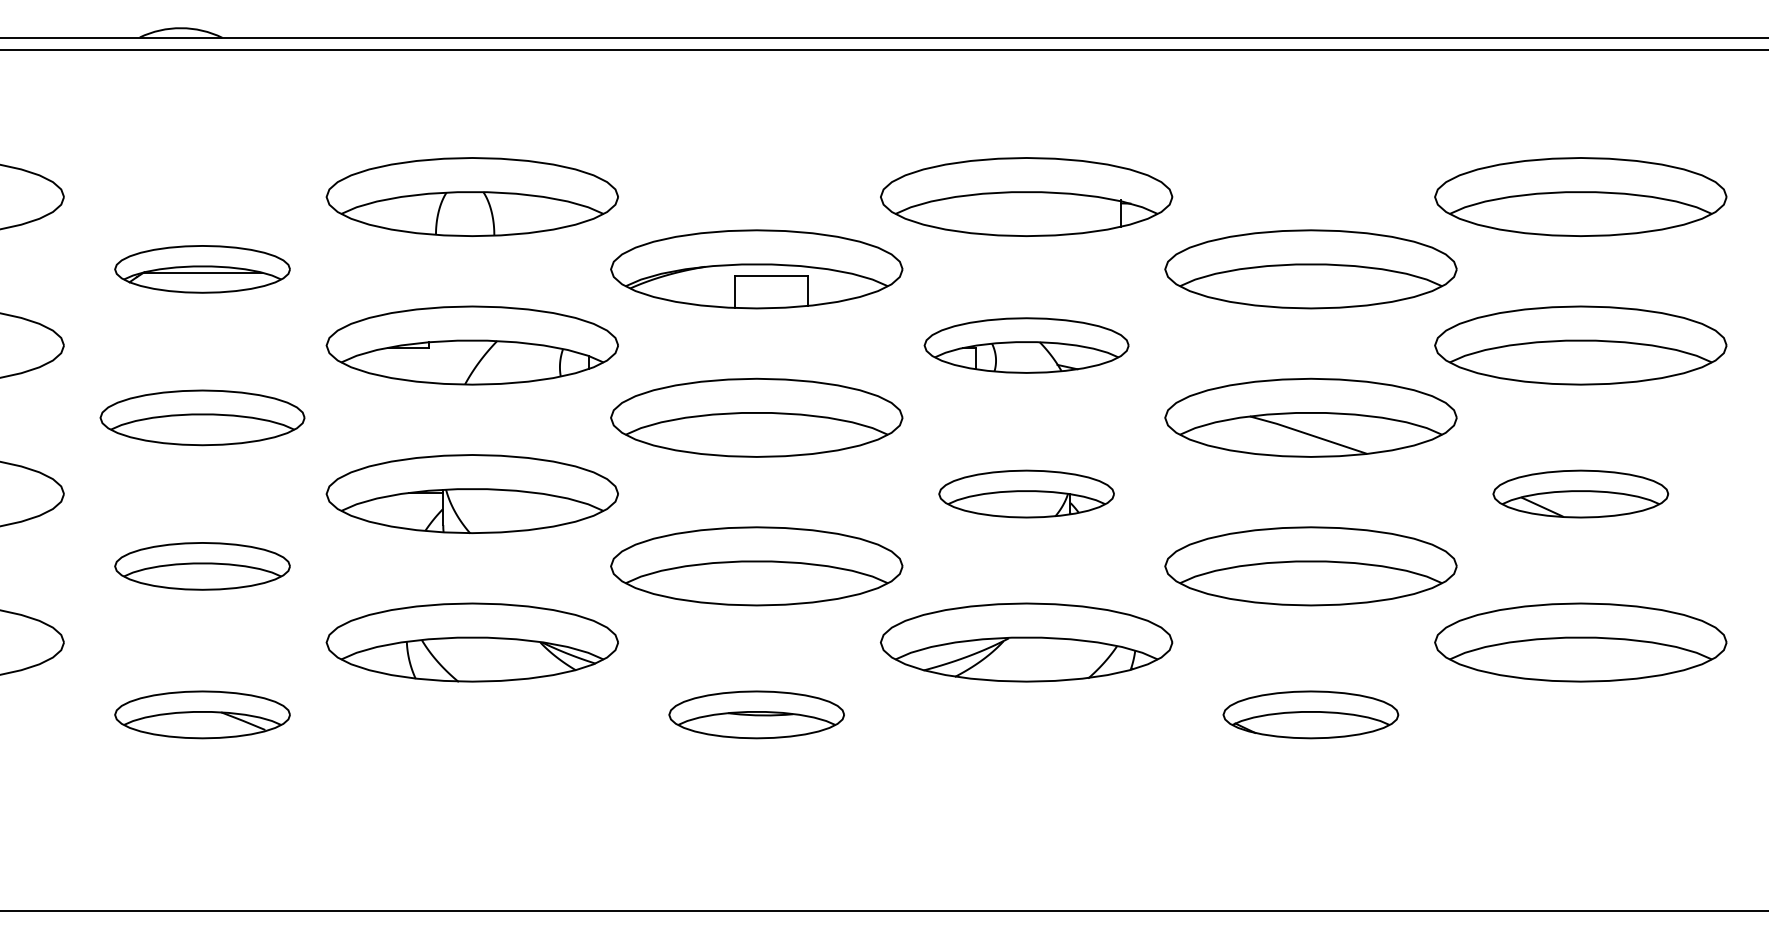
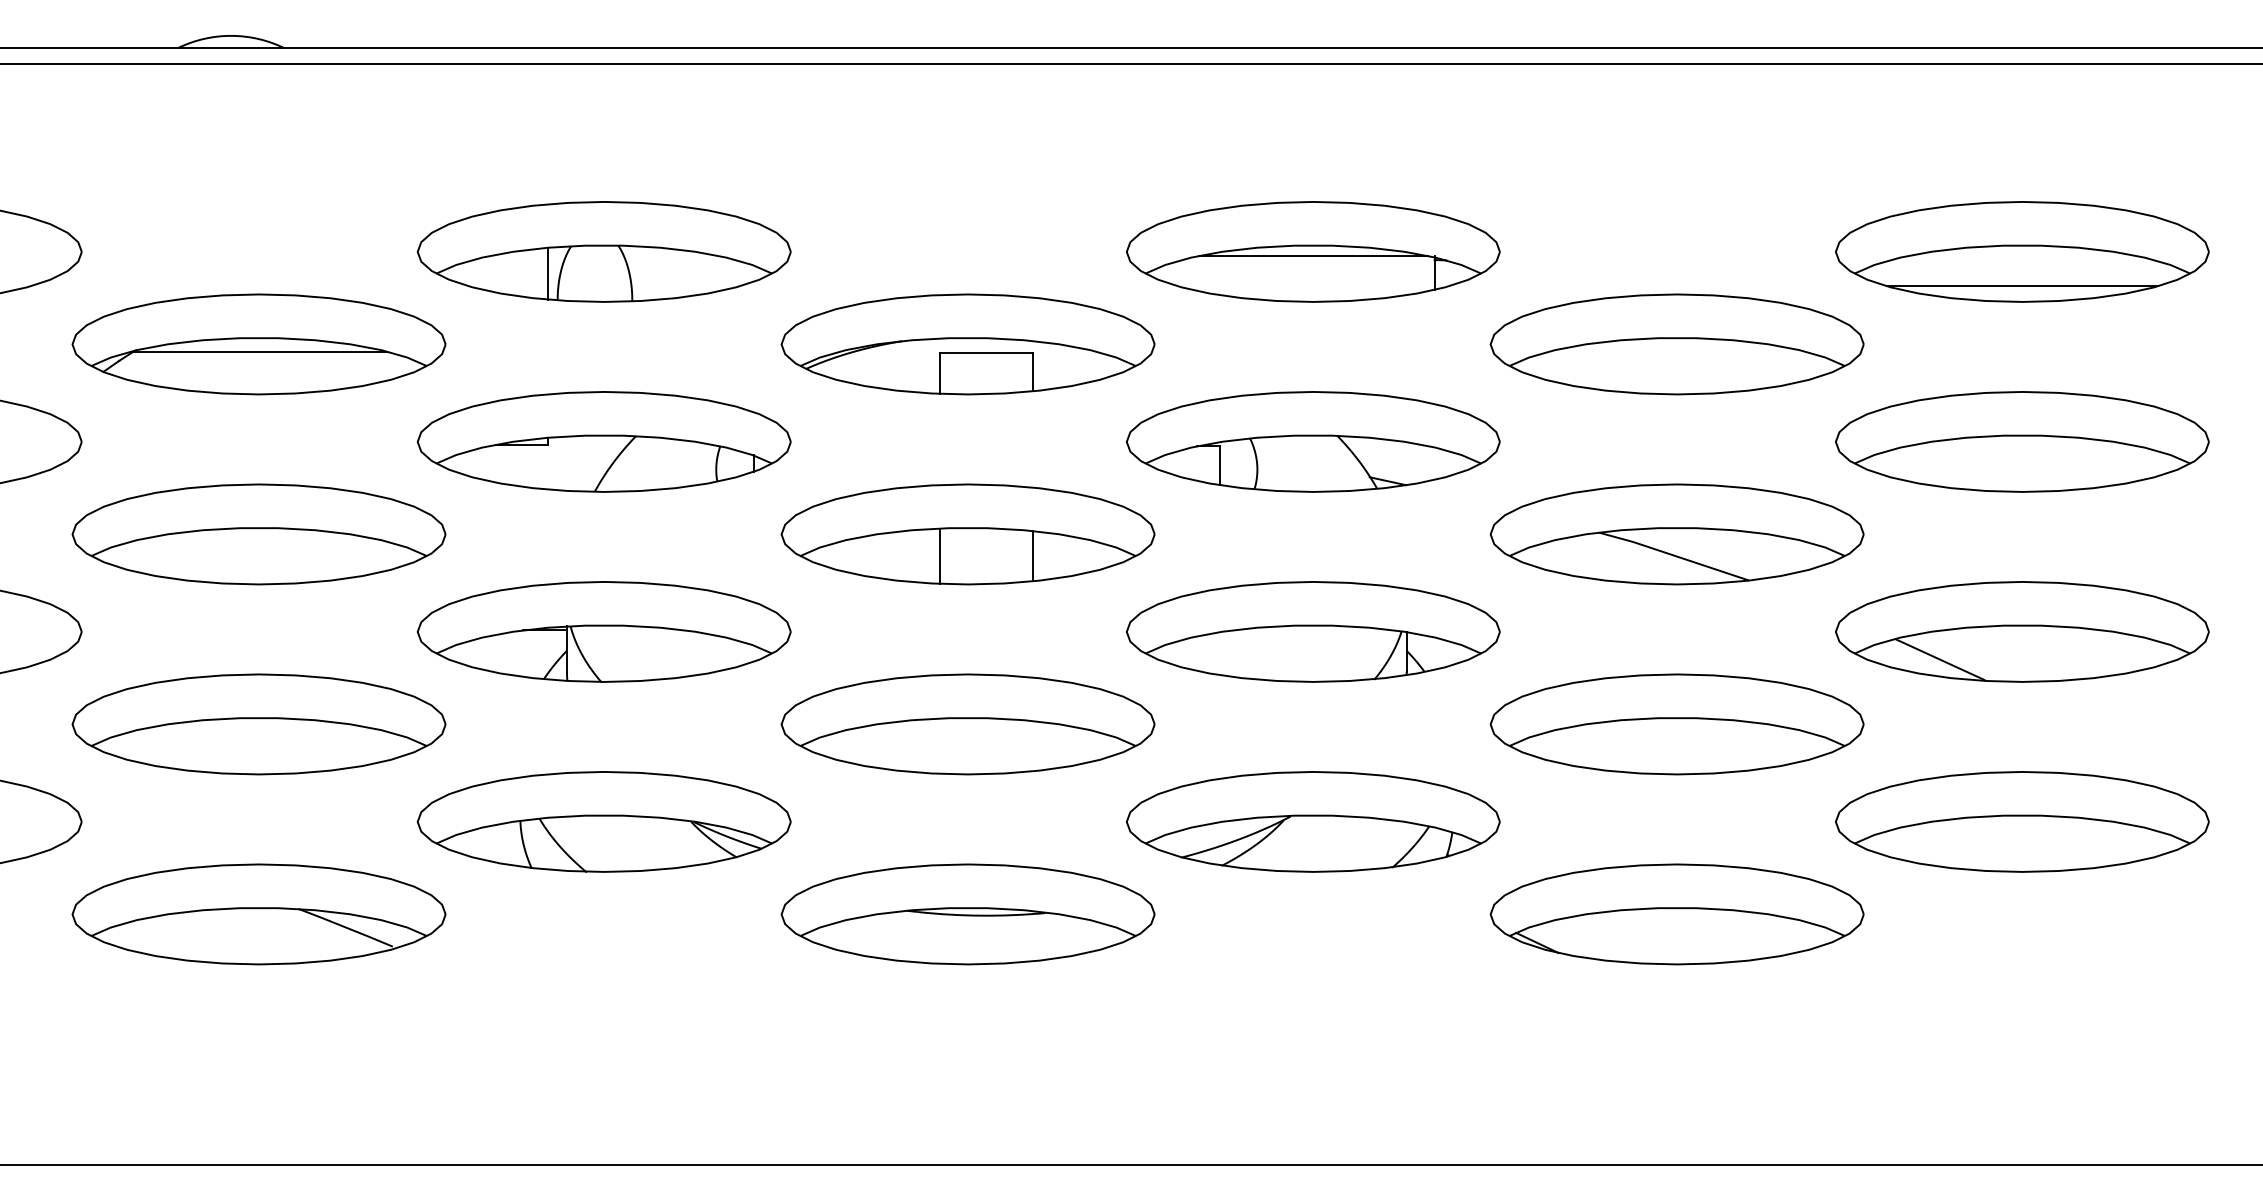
line: (1025, 200) -> (1312, 256), added
line: (428, 213) -> (548, 273), added
line: (1580, 224) -> (2022, 286), added
part: (202, 269) -> (258, 344), size x1.67
part: (1026, 345) -> (1313, 441), size x1.43
part: (202, 417) -> (258, 534), size x1.43
line: (735, 434) -> (940, 555), added
line: (807, 435) -> (1033, 556), added
part: (1026, 493) -> (1313, 631), size x1.67
part: (1580, 493) -> (2022, 631), size x1.67
part: (202, 566) -> (258, 724), size x1.67
part: (202, 714) -> (258, 914), size x1.67
part: (756, 714) -> (967, 914), size x1.67
part: (1310, 714) -> (1676, 914), size x1.67

